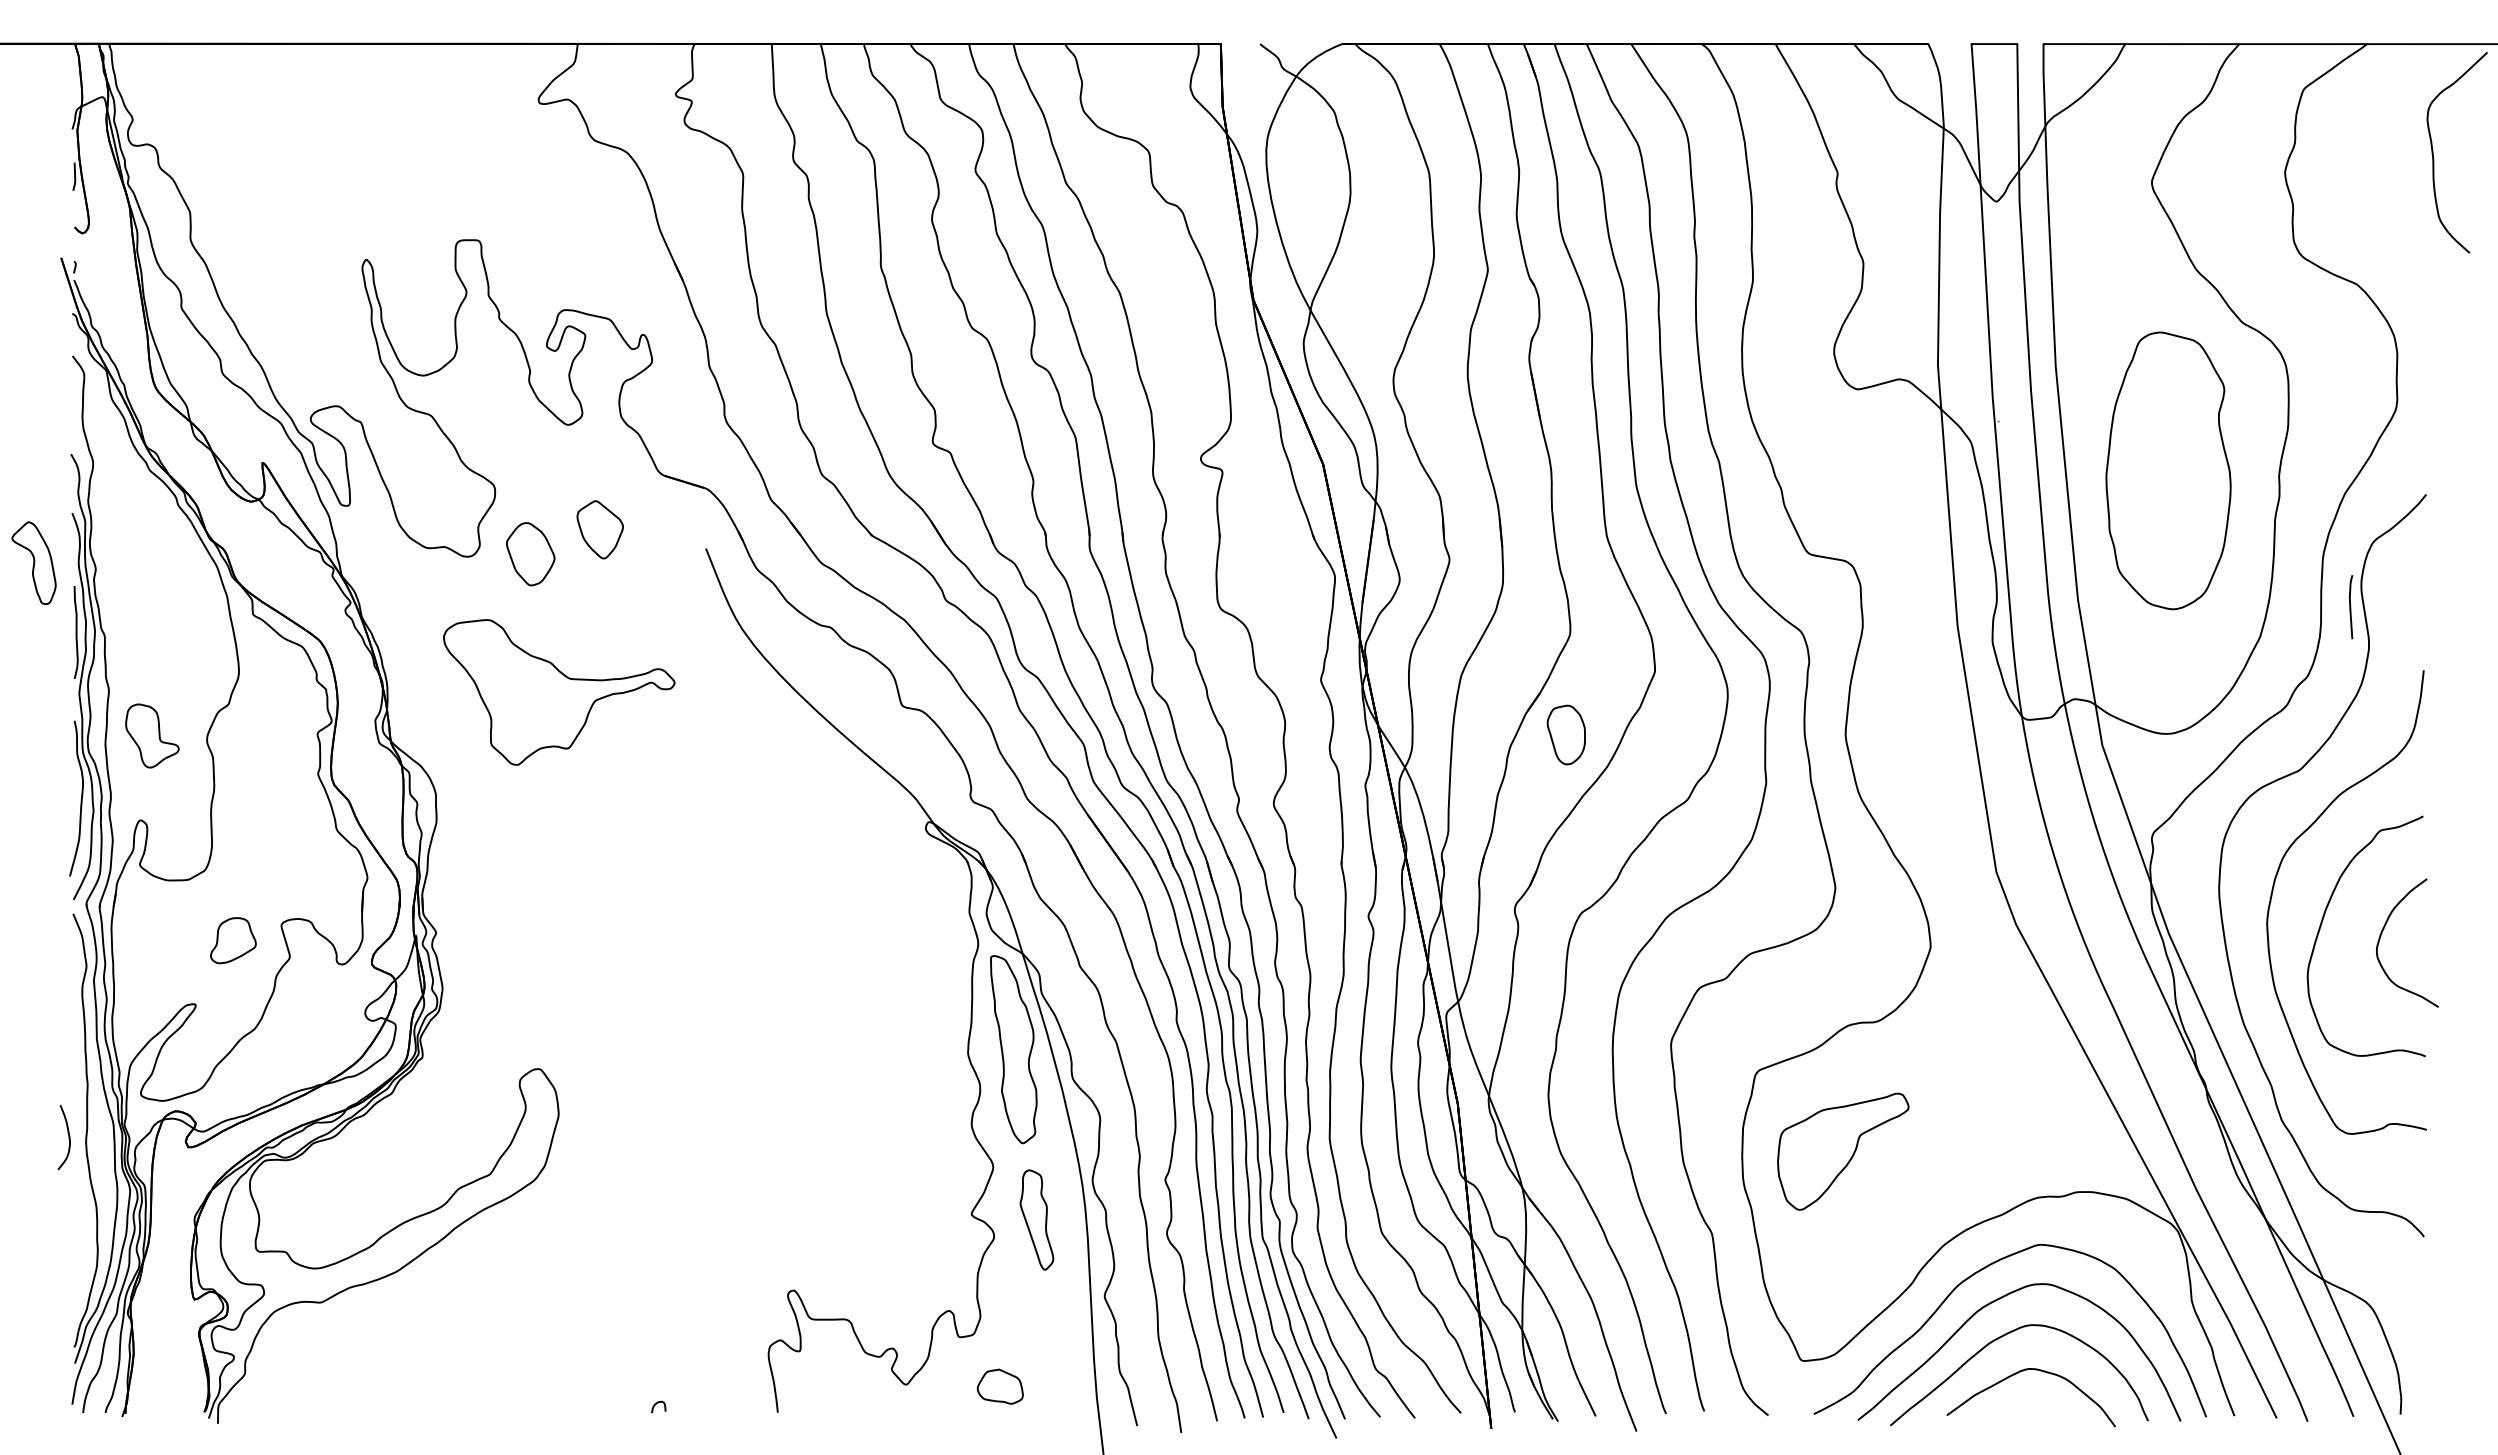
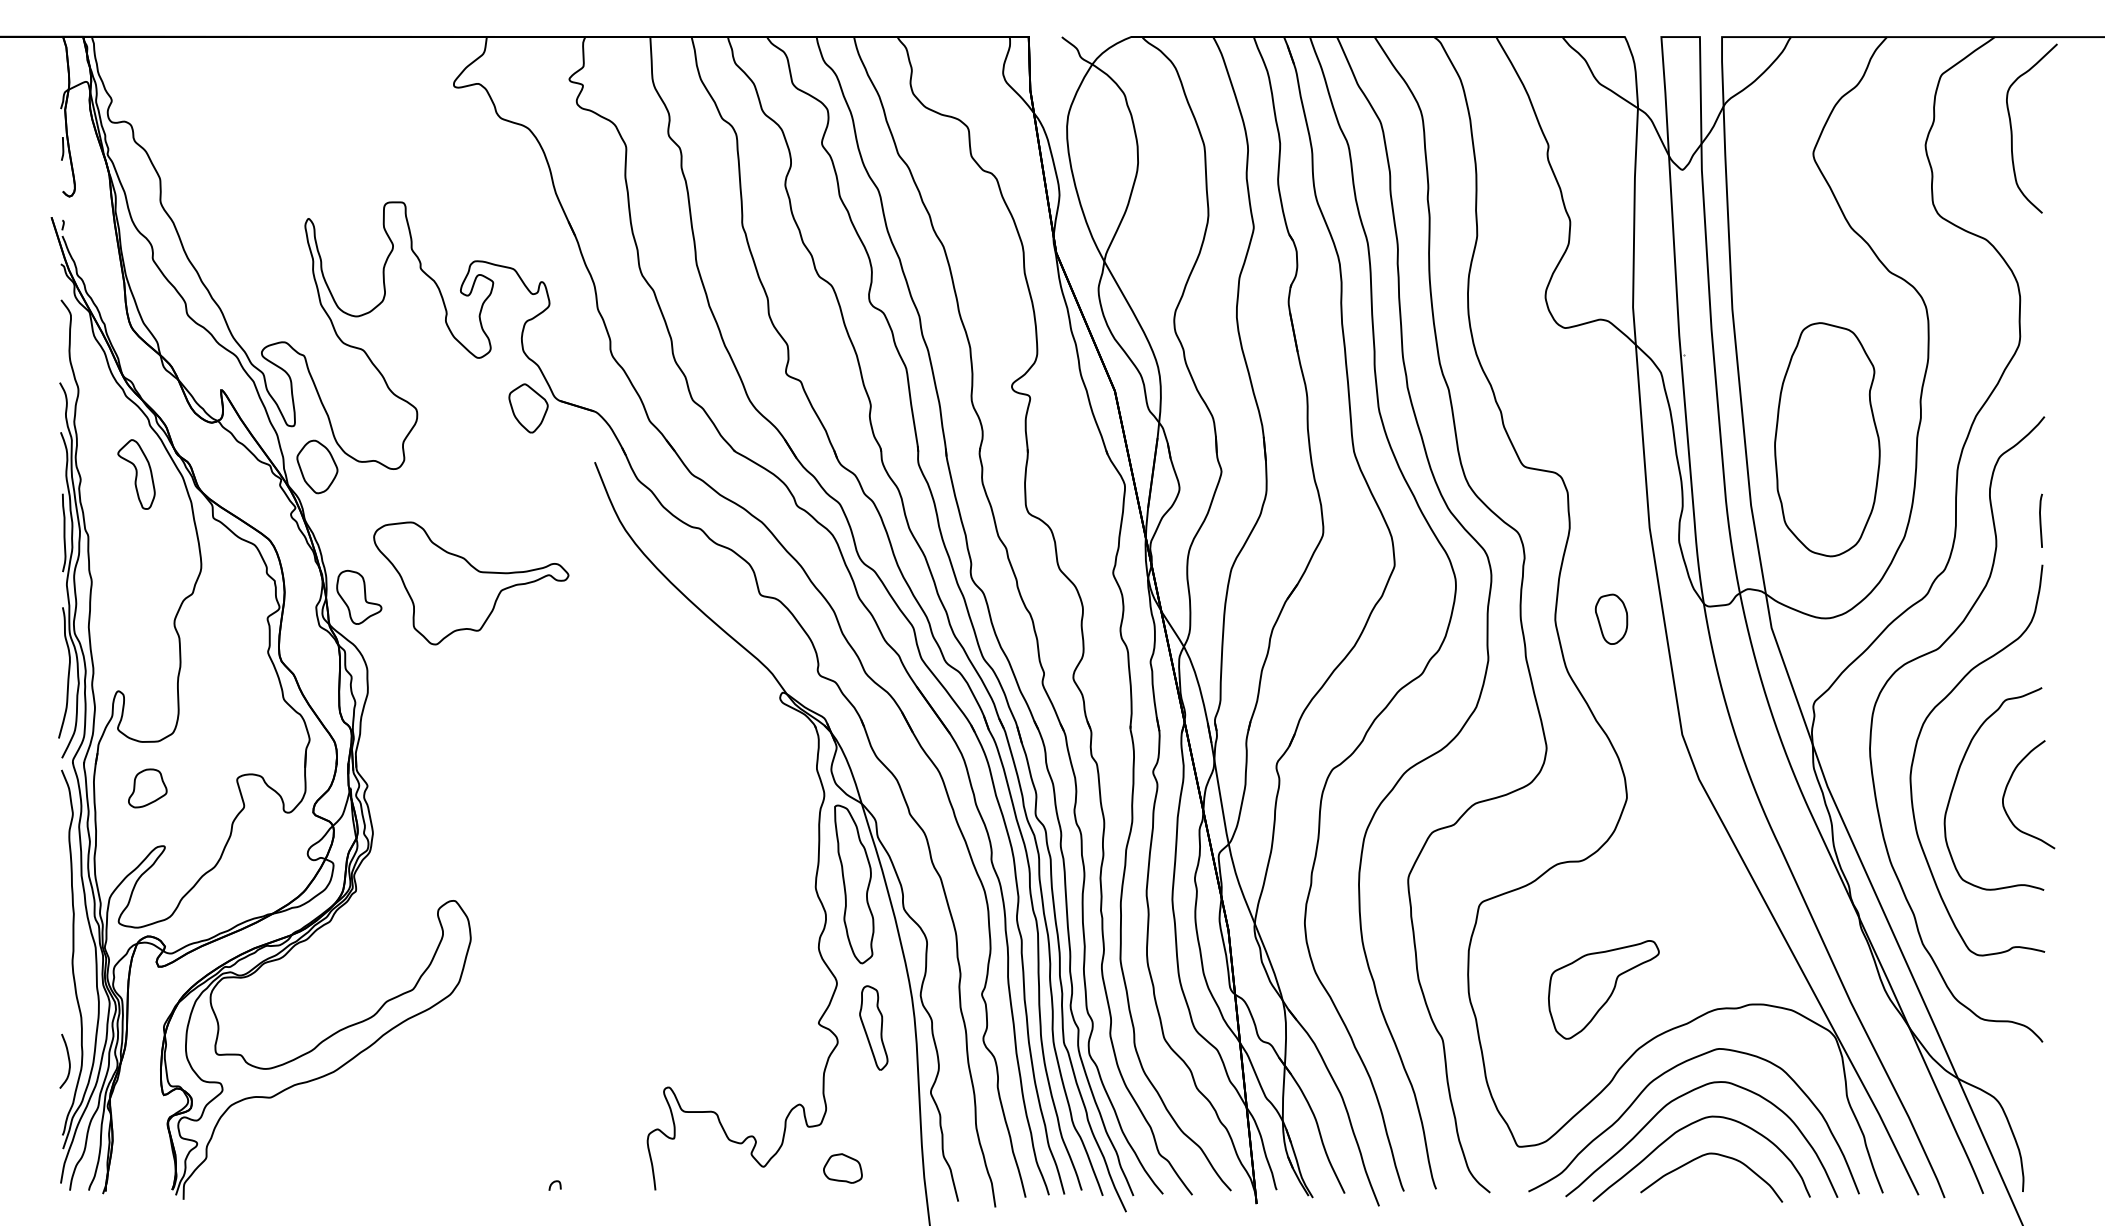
curve: (2433, 152) -> (2011, 128), moved
part: (2168, 470) -> (1827, 439), moved
part: (599, 529) -> (527, 408), moved
part: (530, 554) -> (317, 467), moved
part: (33, 562) -> (136, 473), moved
curve: (2350, 607) -> (2040, 521), moved
part: (1565, 734) -> (1610, 618), moved
part: (152, 735) -> (359, 596), moved
part: (233, 940) -> (147, 788), moved
curve: (68, 1137) -> (68, 1061), moved
part: (1843, 1151) -> (1604, 989), moved

